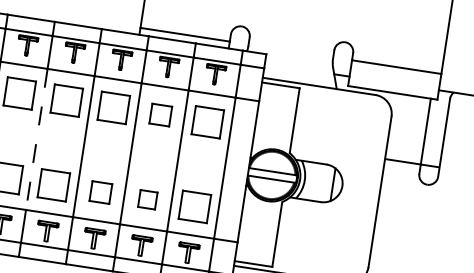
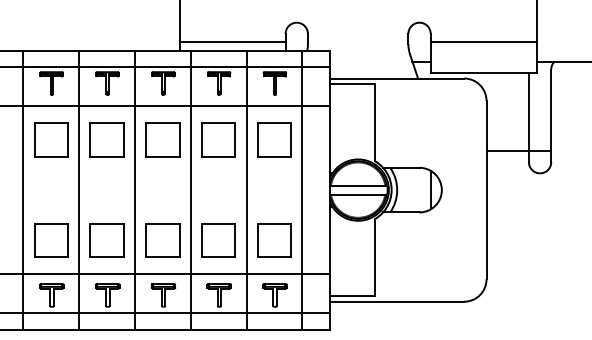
part: (160, 114) -> (218, 139), size x1.43
line: (37, 139) -> (79, 190), dashed -> solid
part: (100, 192) -> (162, 240), size x1.43
part: (147, 199) -> (218, 240), size x1.67

